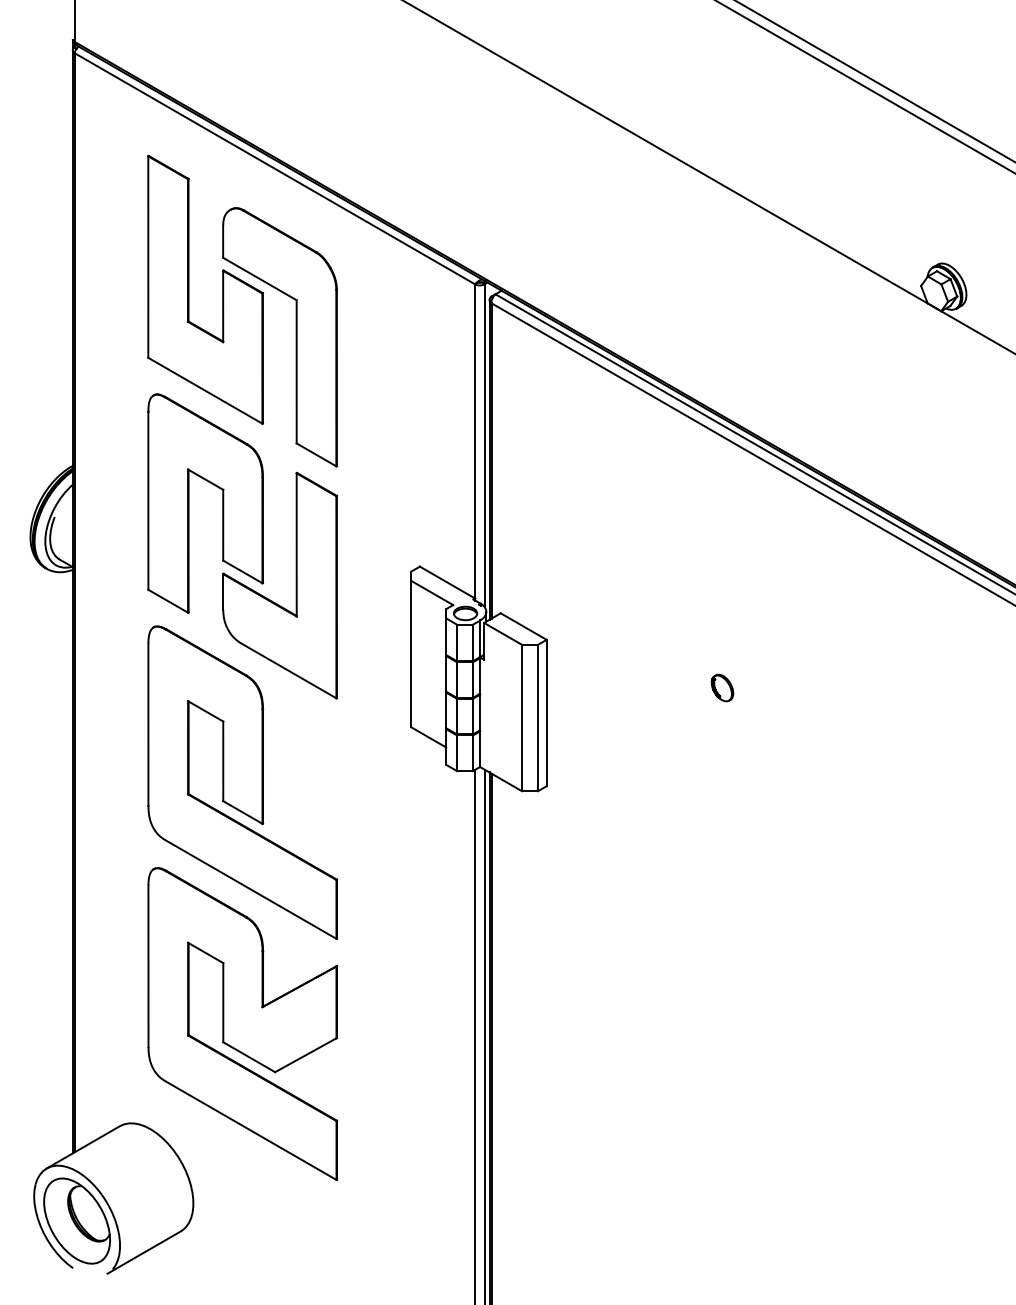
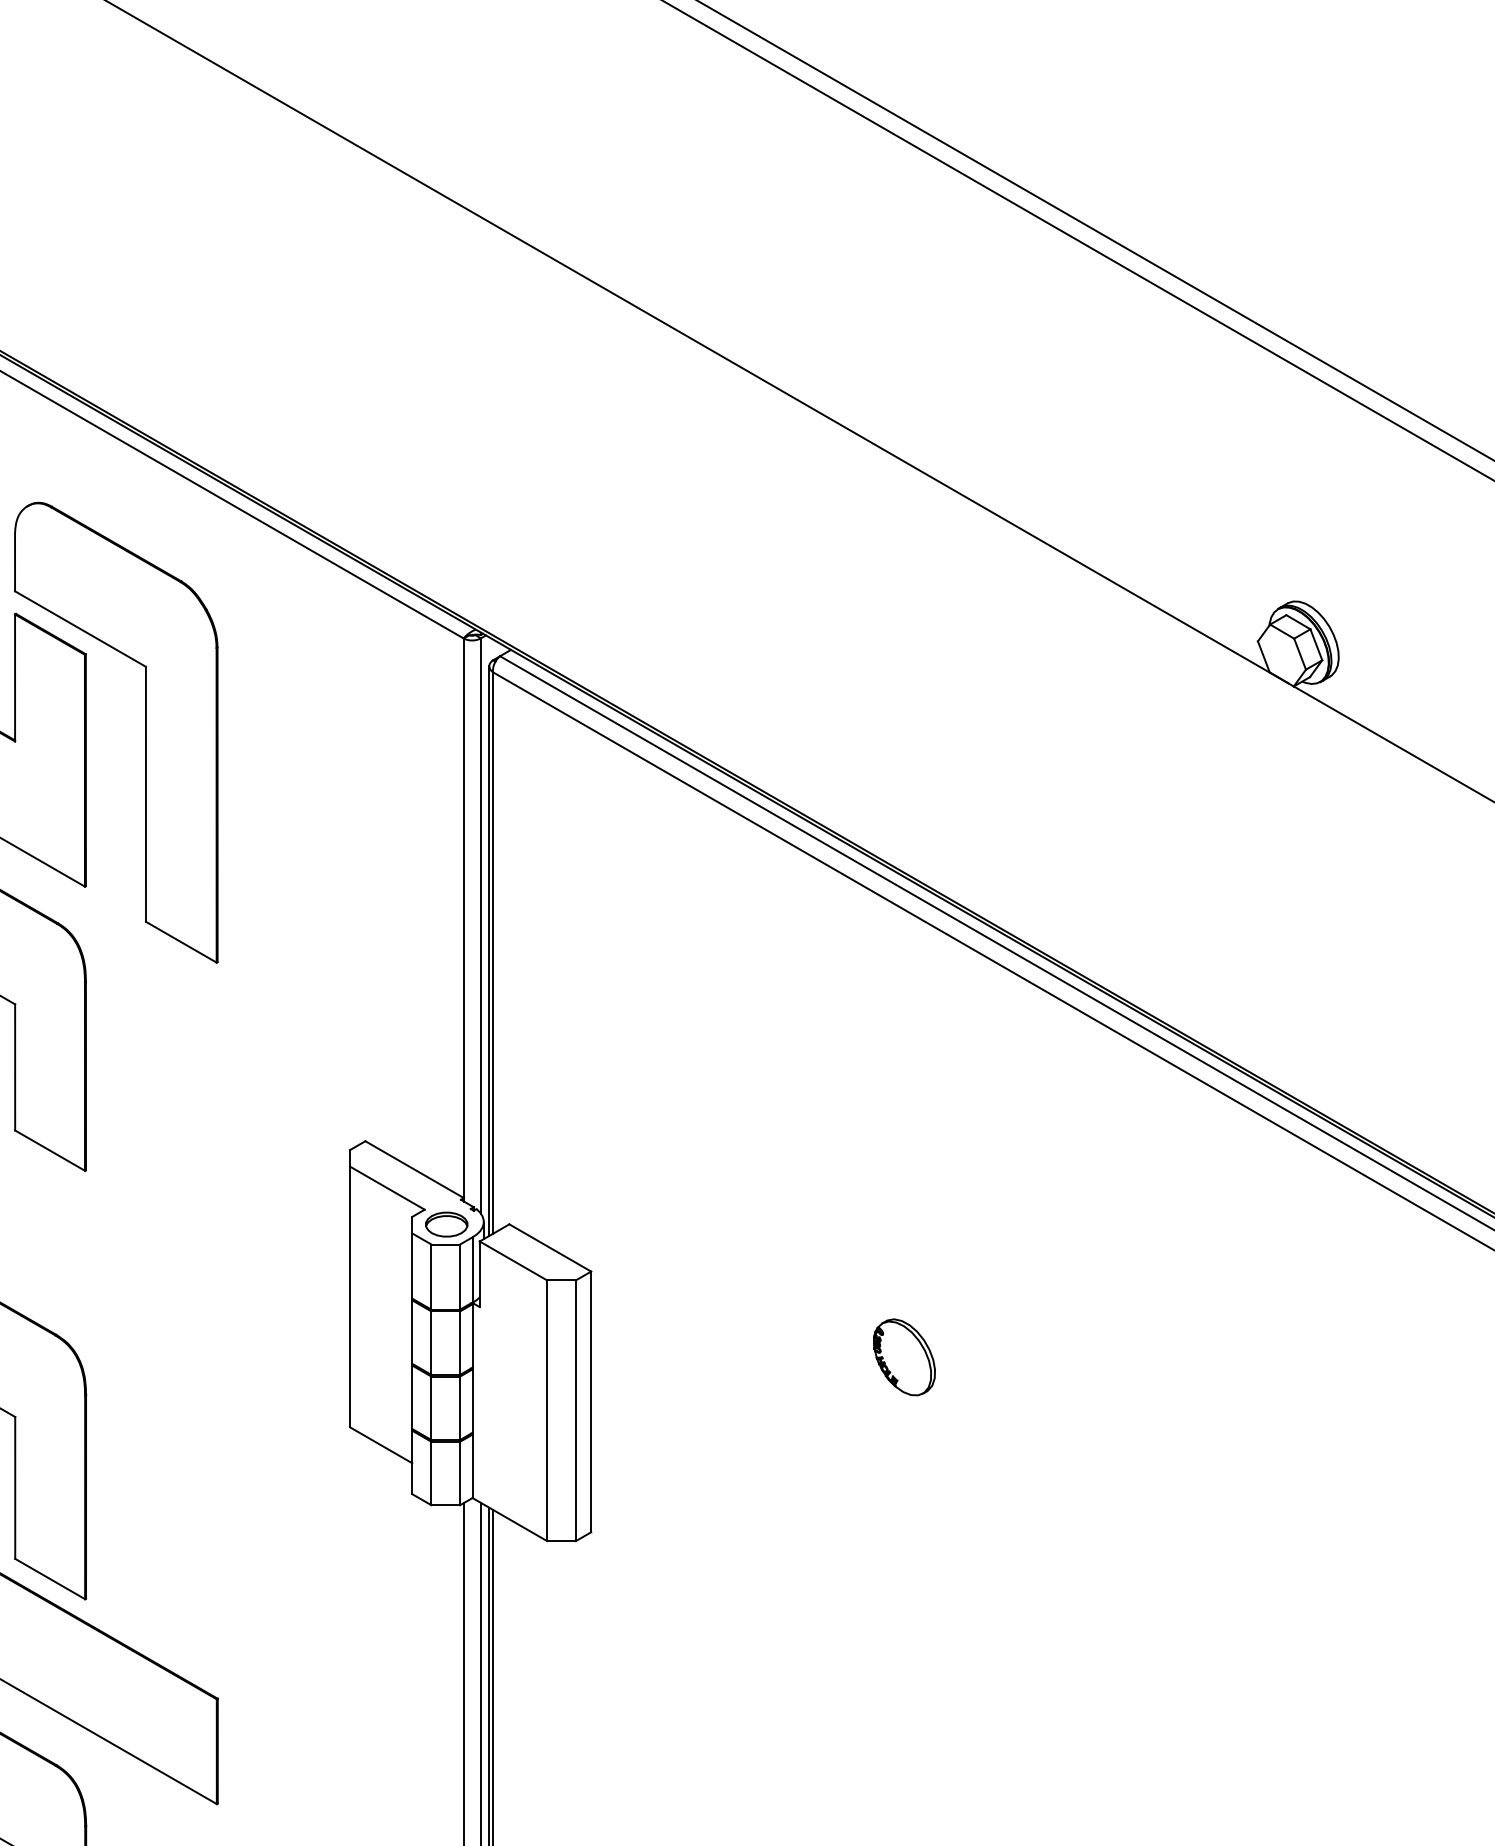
part: (295, 585) -> (143, 1174), removed
part: (722, 687) -> (904, 1356), size x1.6

